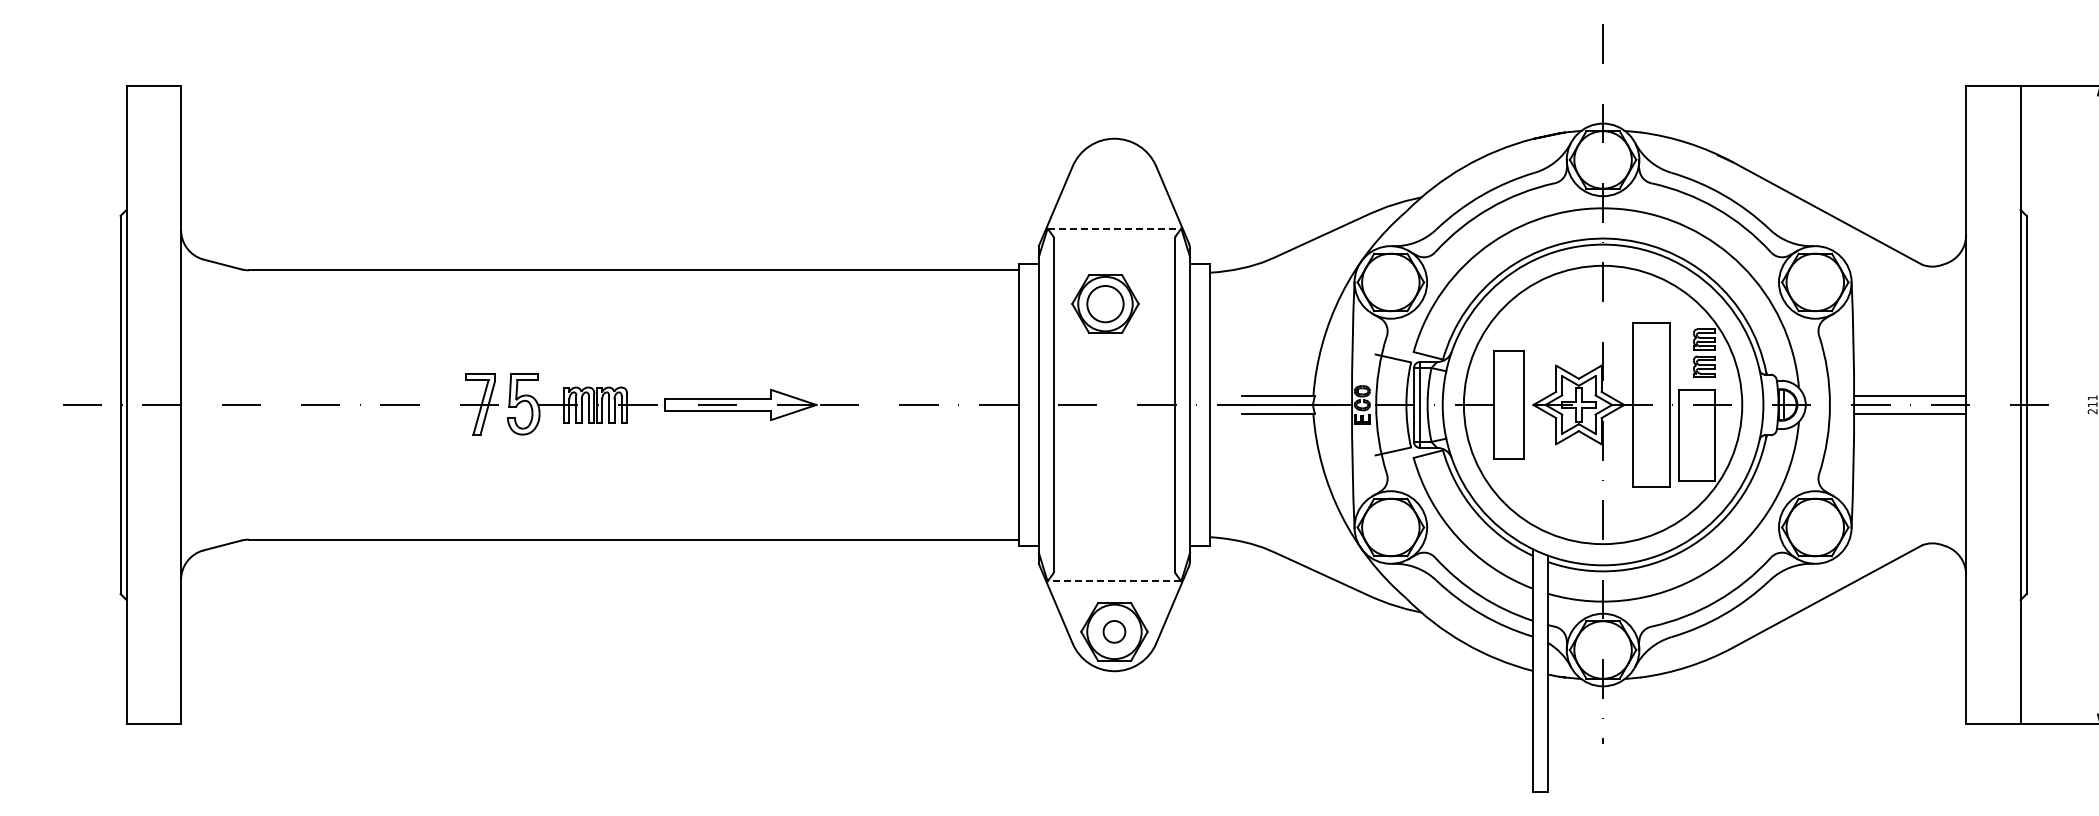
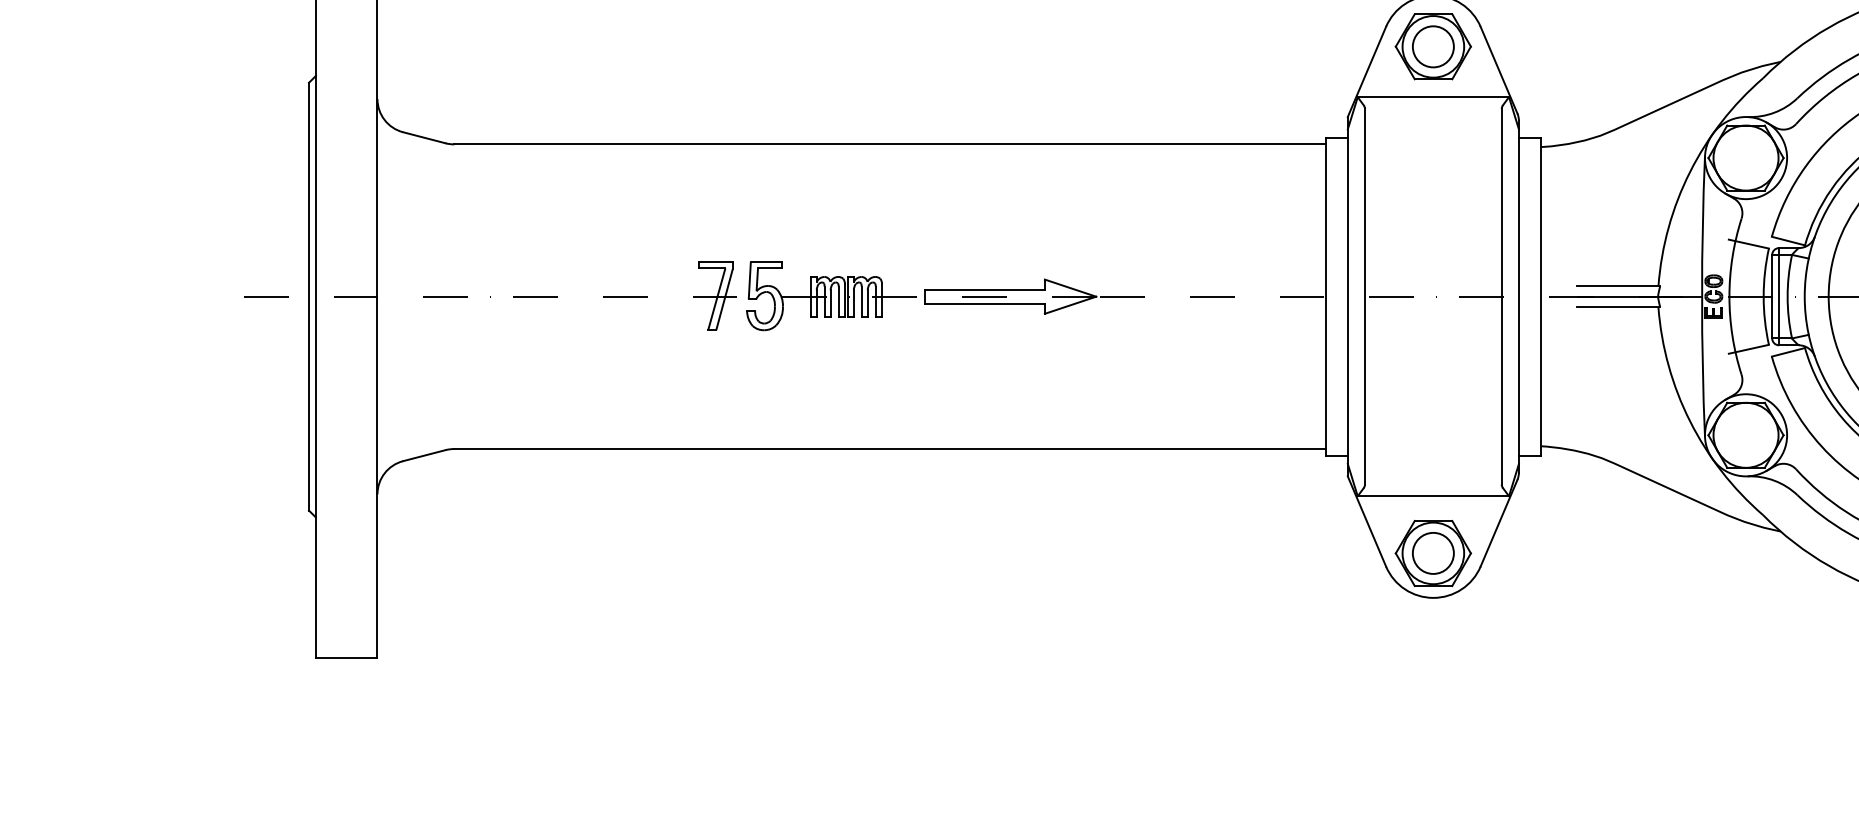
line: (1114, 228) -> (1433, 97), dashed -> solid
part: (1105, 303) -> (1433, 46), moved
line: (1114, 581) -> (1433, 496), dashed -> solid
circle: (1114, 631) -> (1433, 552), size x1.67

